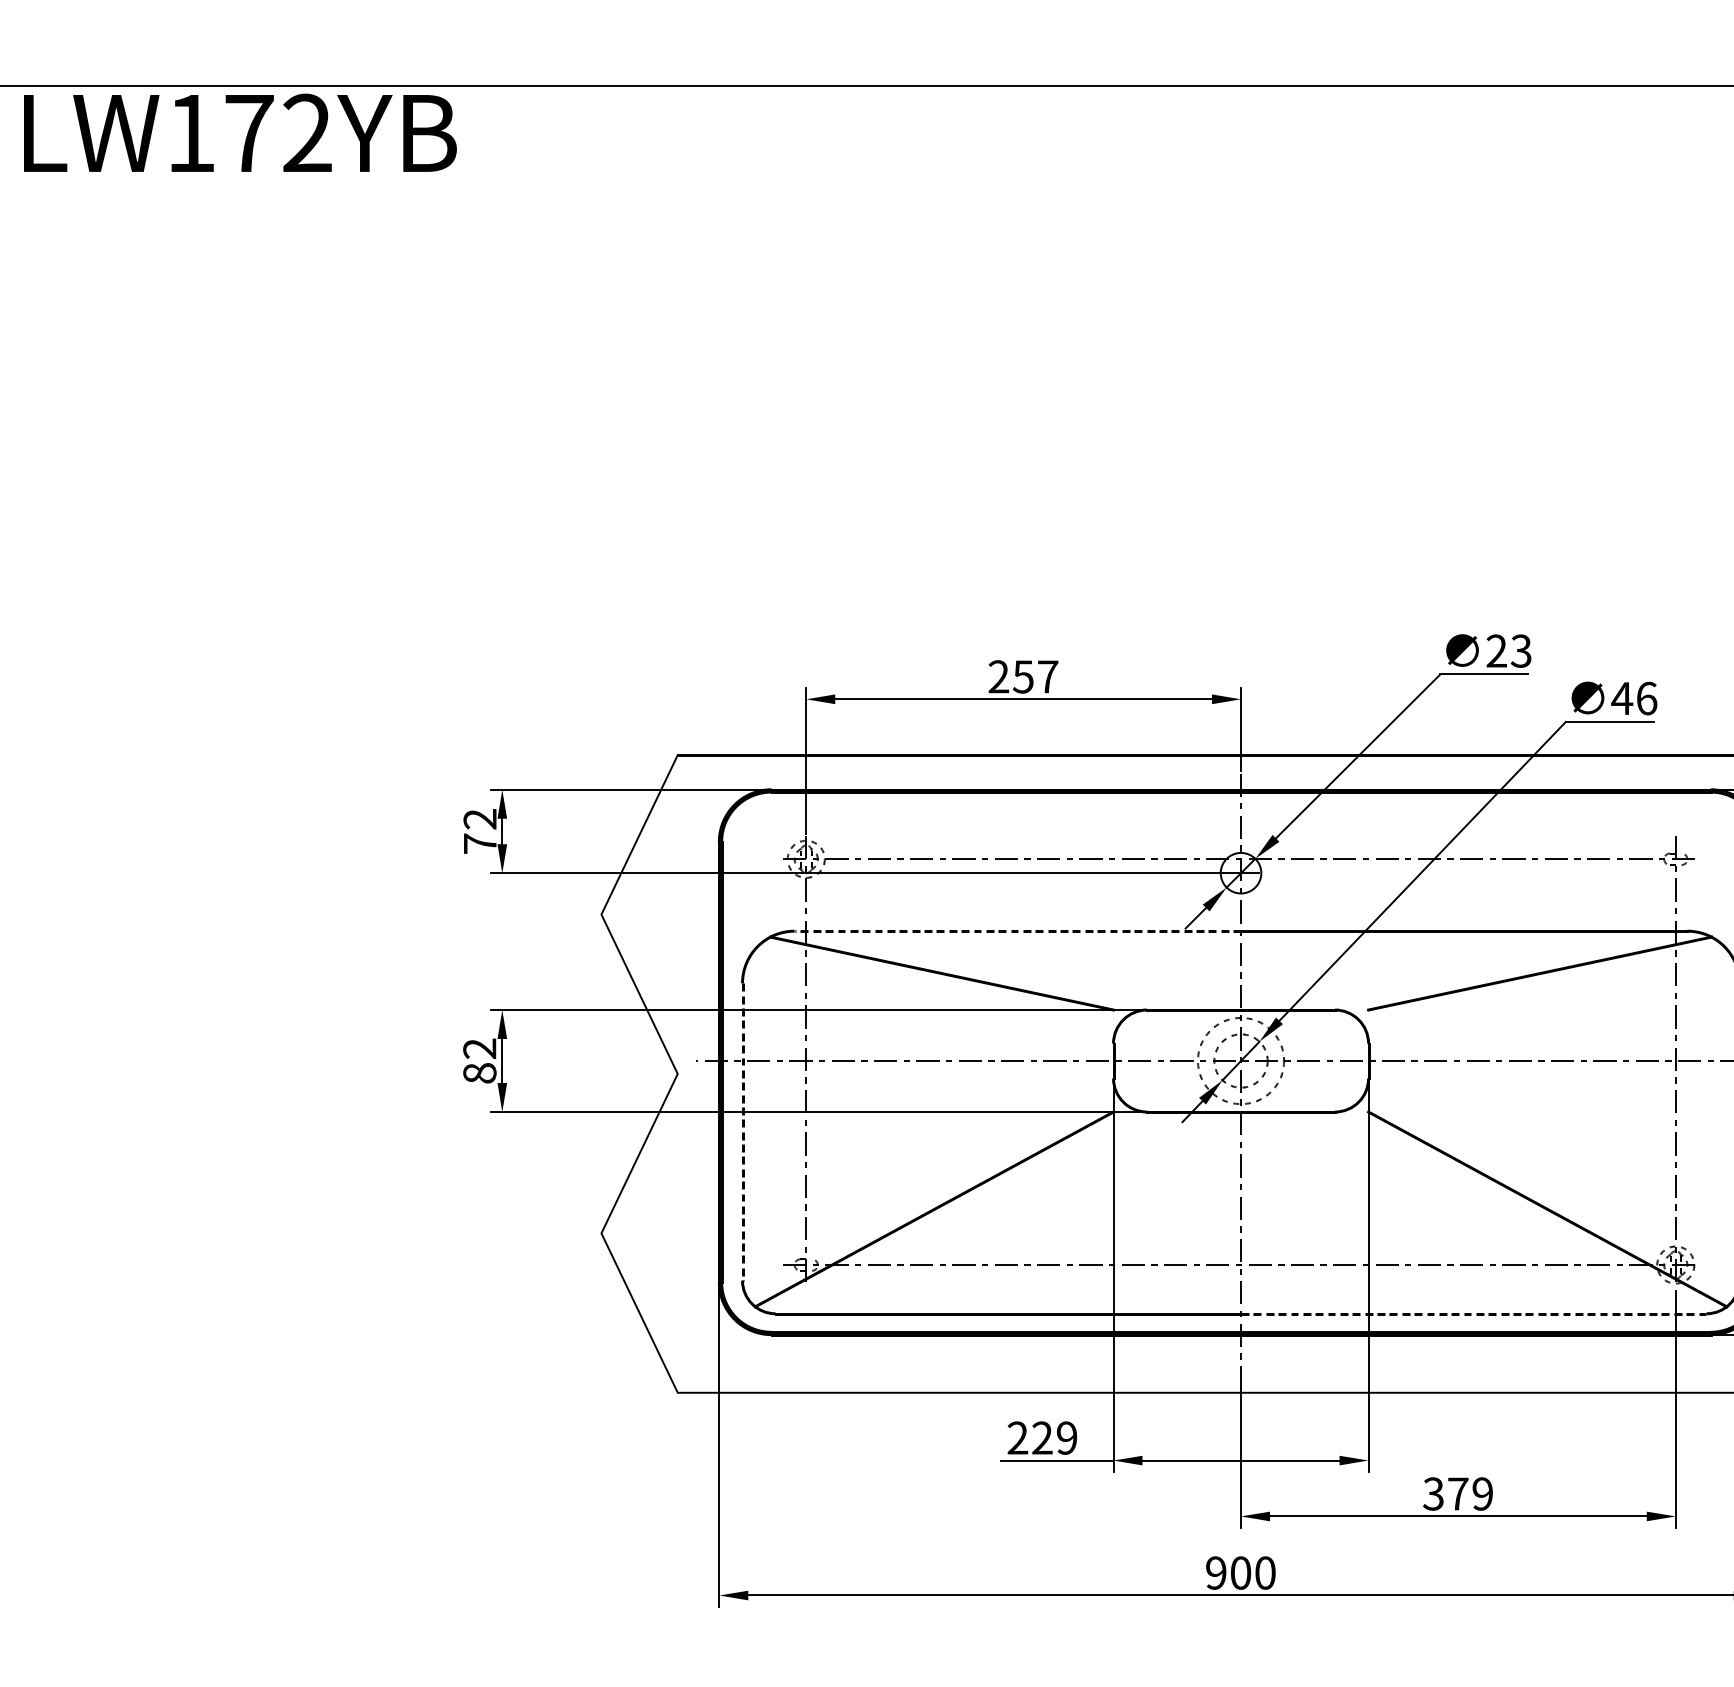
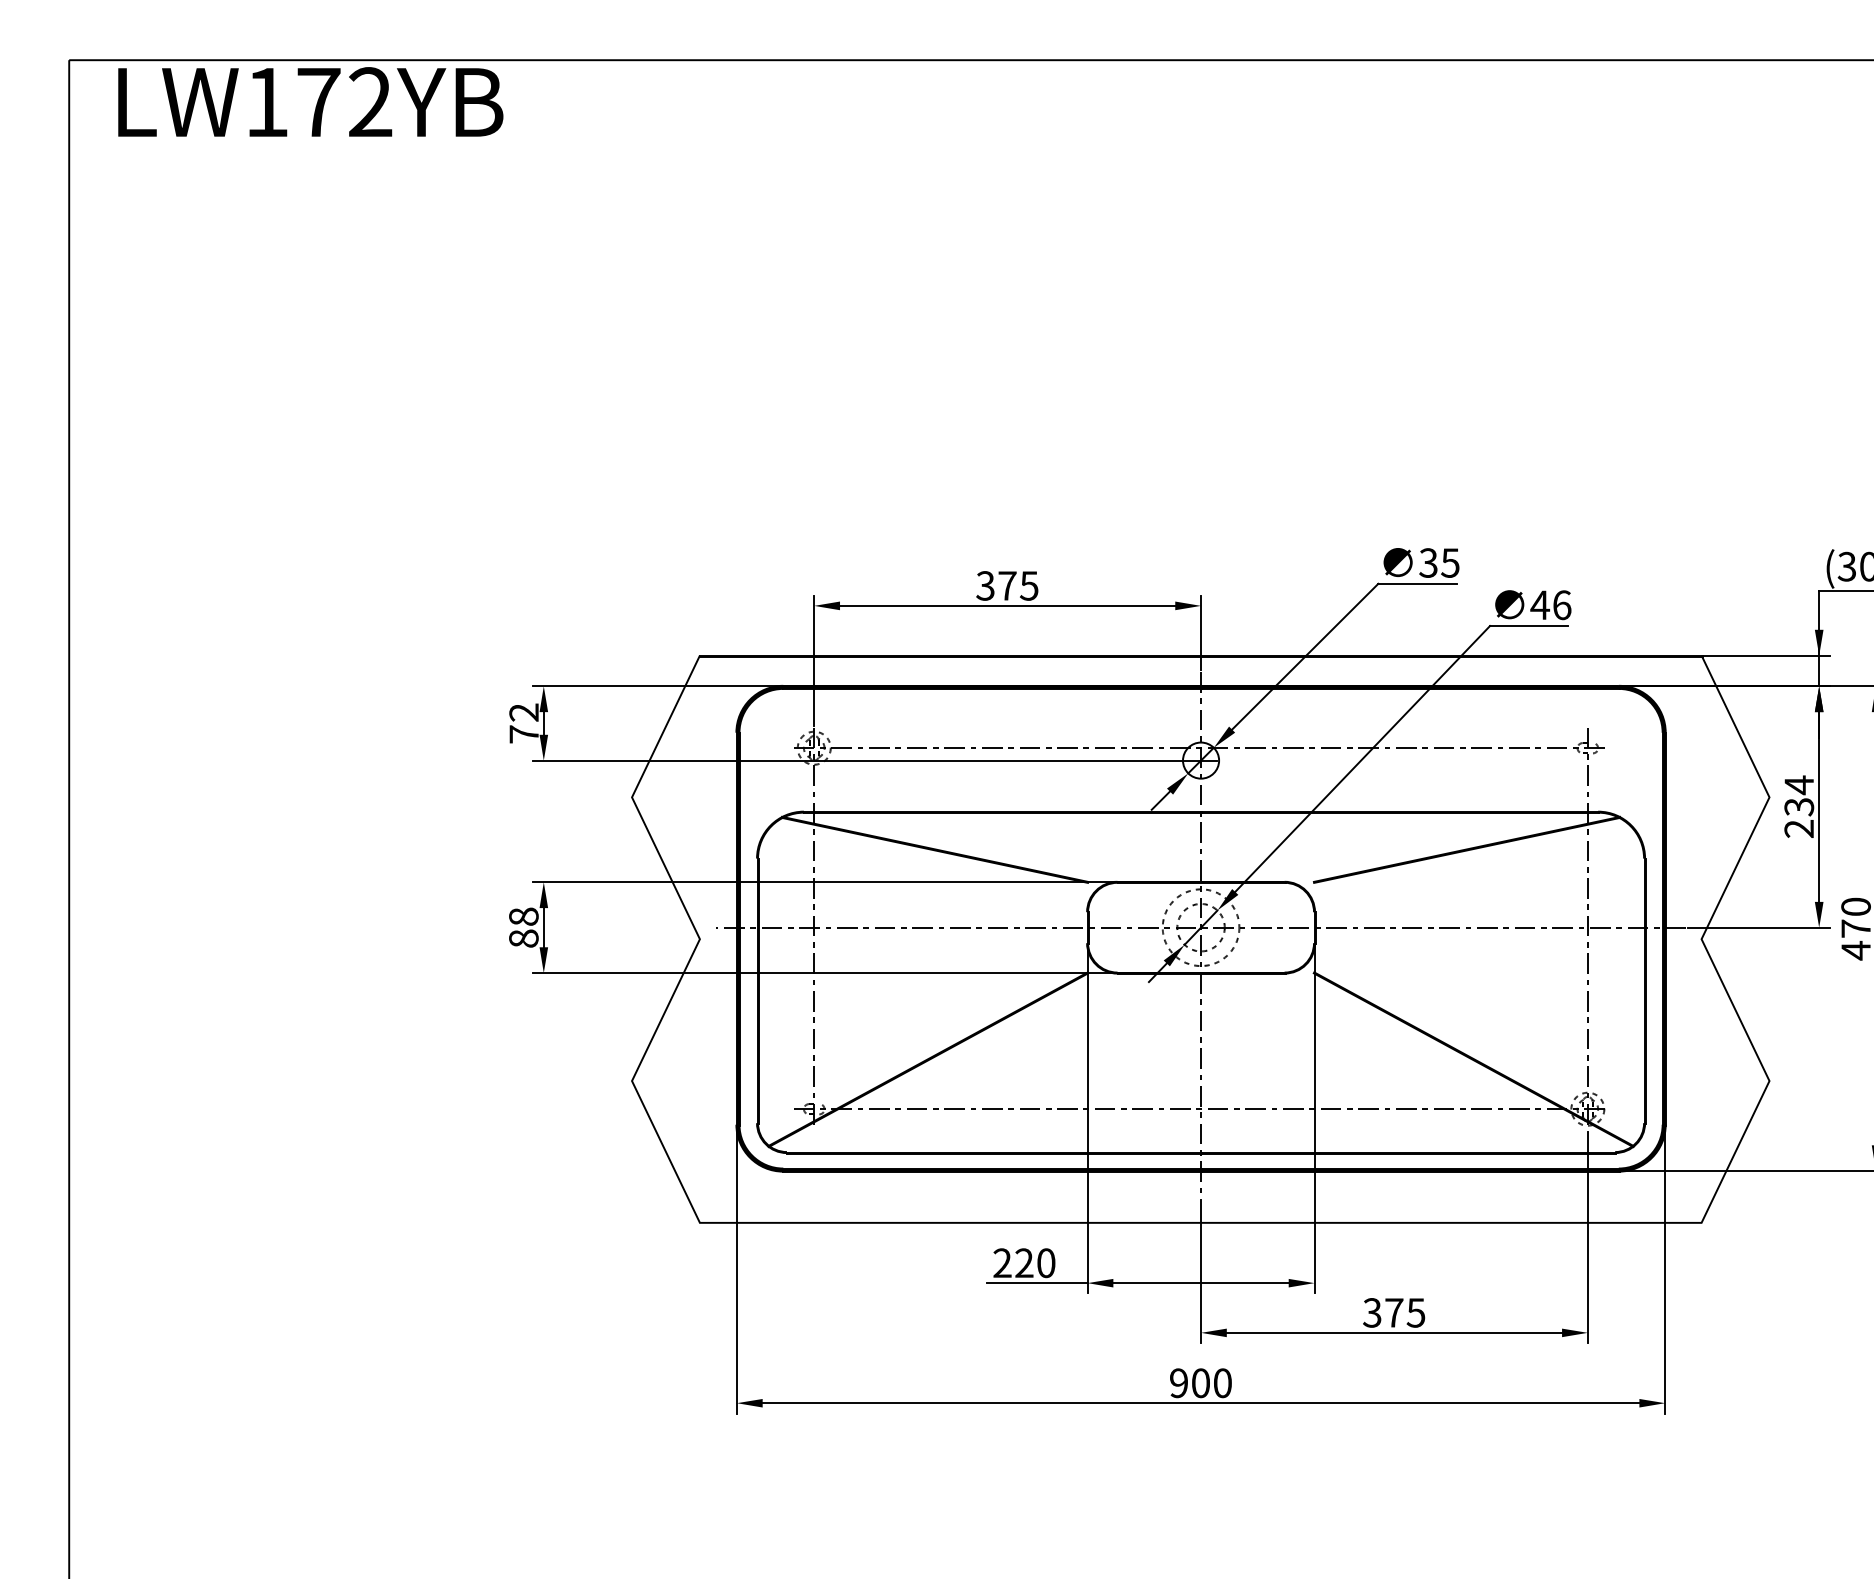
text: (1509, 650) -> (1439, 562), 23 -> 35
text: (1023, 676) -> (1007, 585), 257 -> 375
line: (1017, 931) -> (1002, 812), dashed -> solid
text: (479, 1048) -> (523, 916), 82 -> 88
line: (742, 1132) -> (757, 991), dashed -> solid
line: (1474, 1313) -> (1408, 1152), dashed -> solid
text: (1067, 1438) -> (1046, 1263), 229 -> 220
text: (1482, 1493) -> (1415, 1312), 379 -> 375

